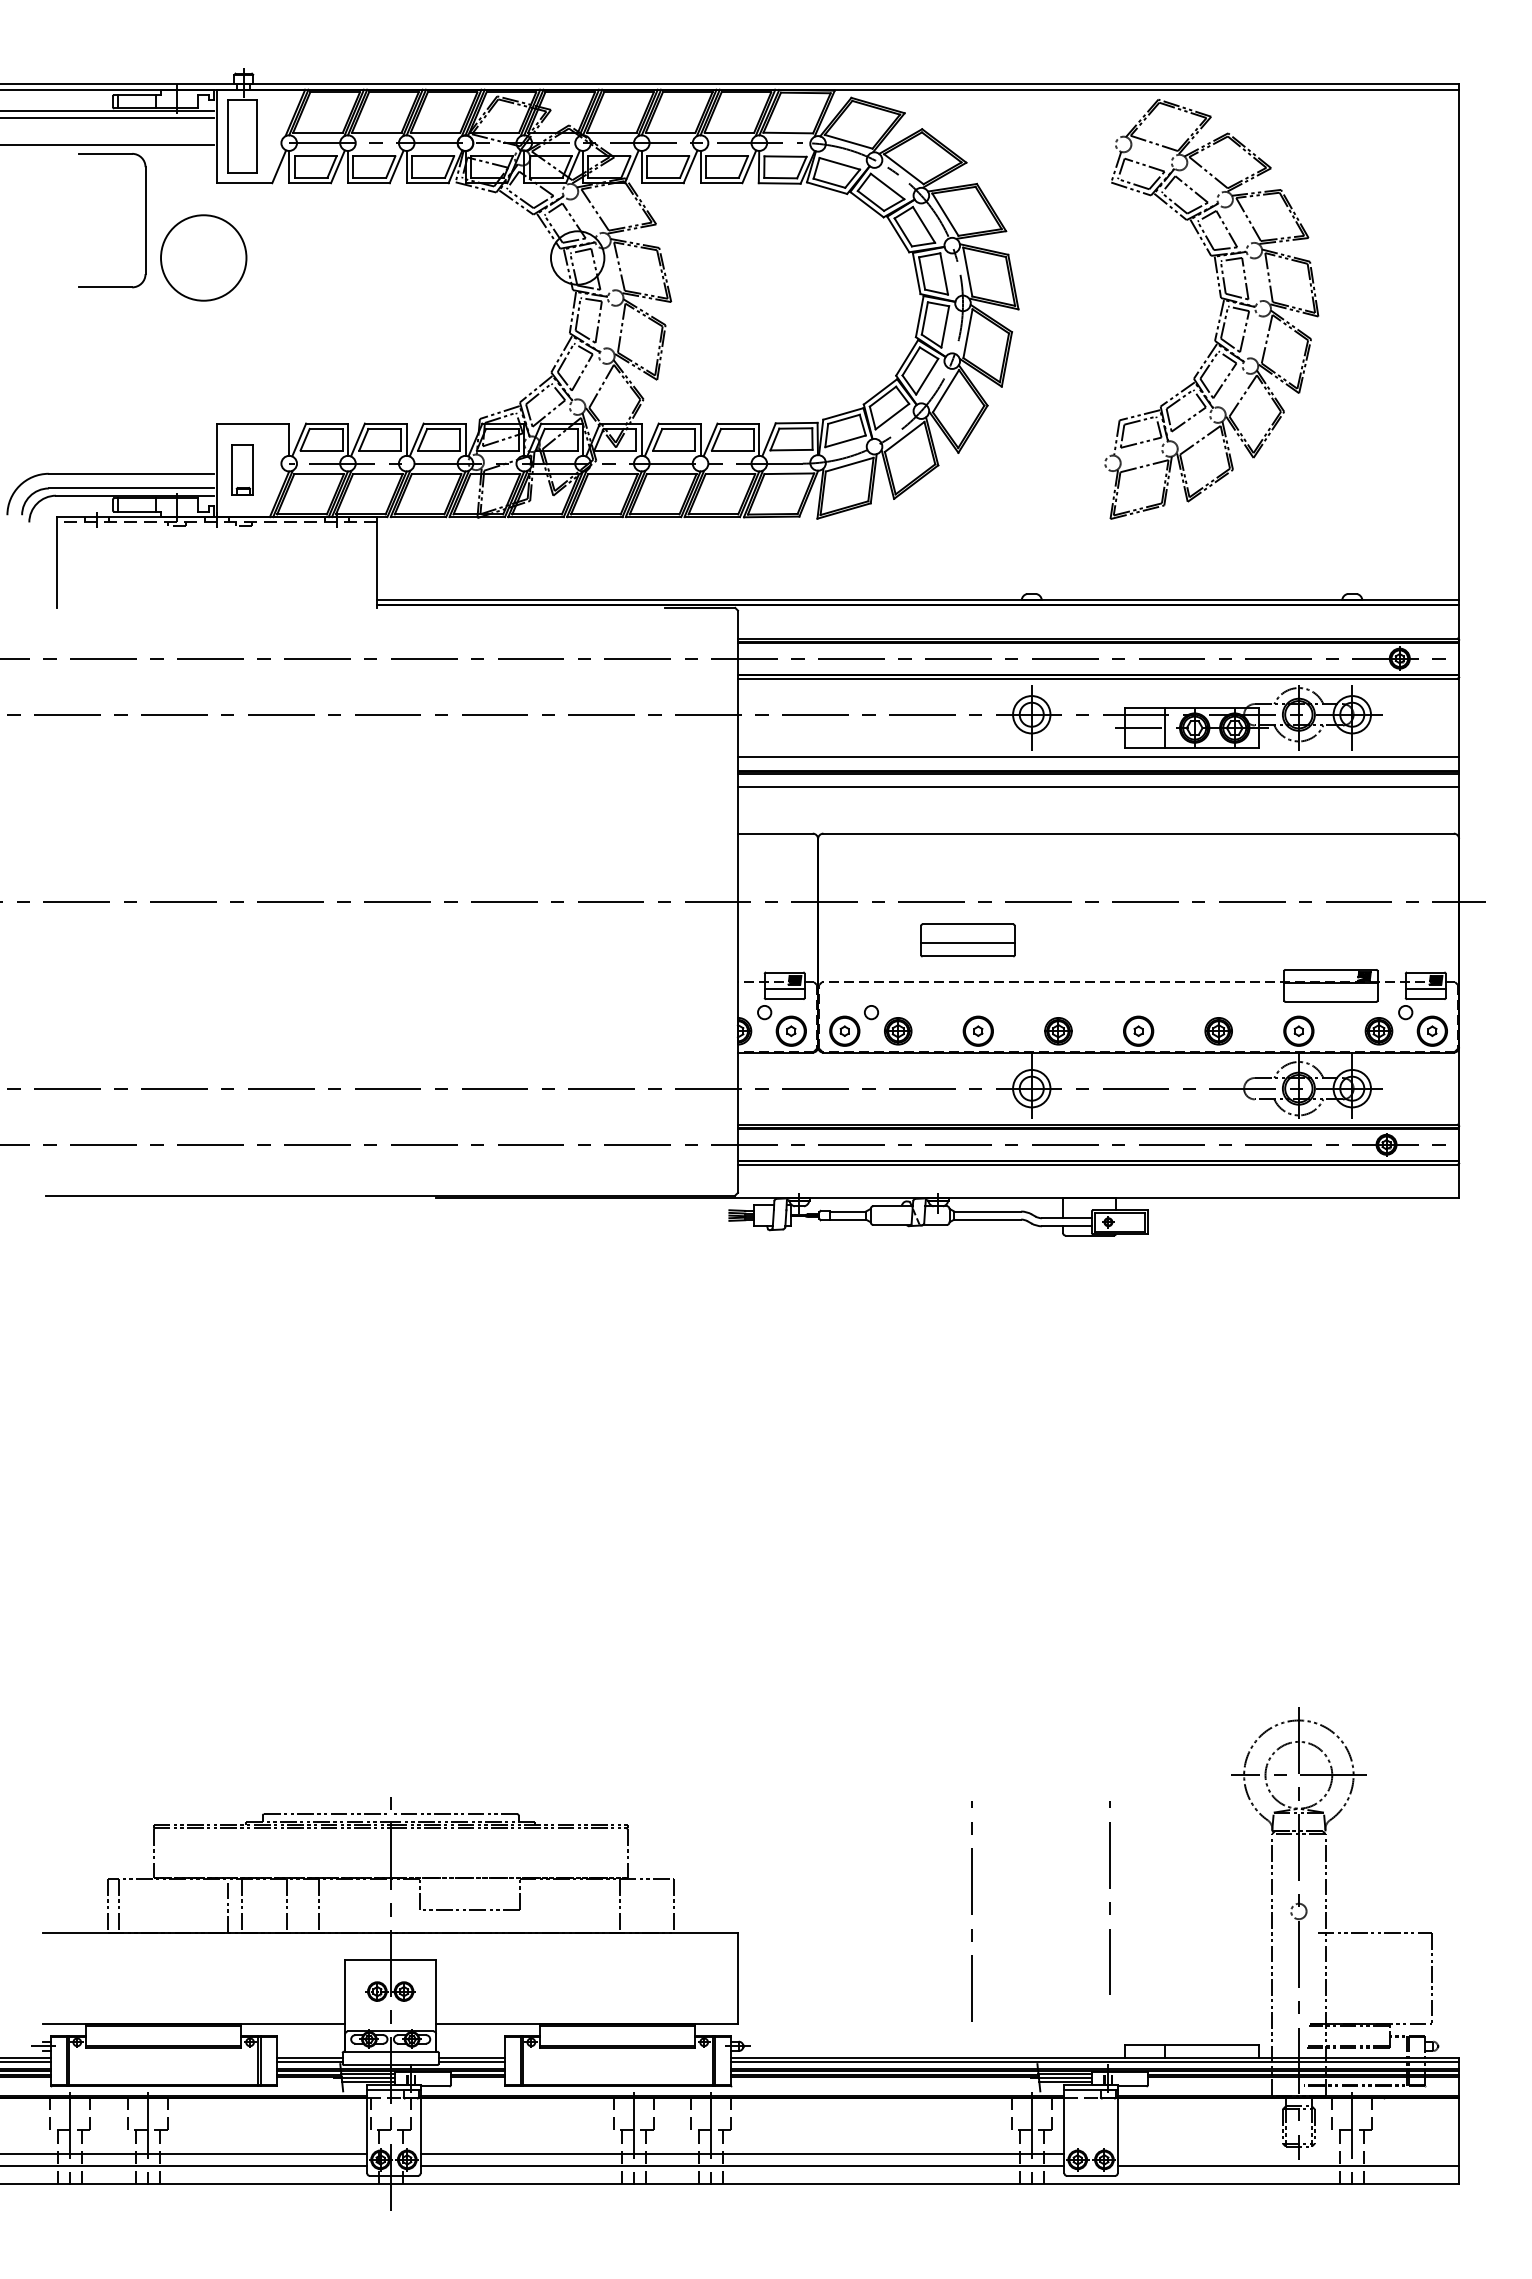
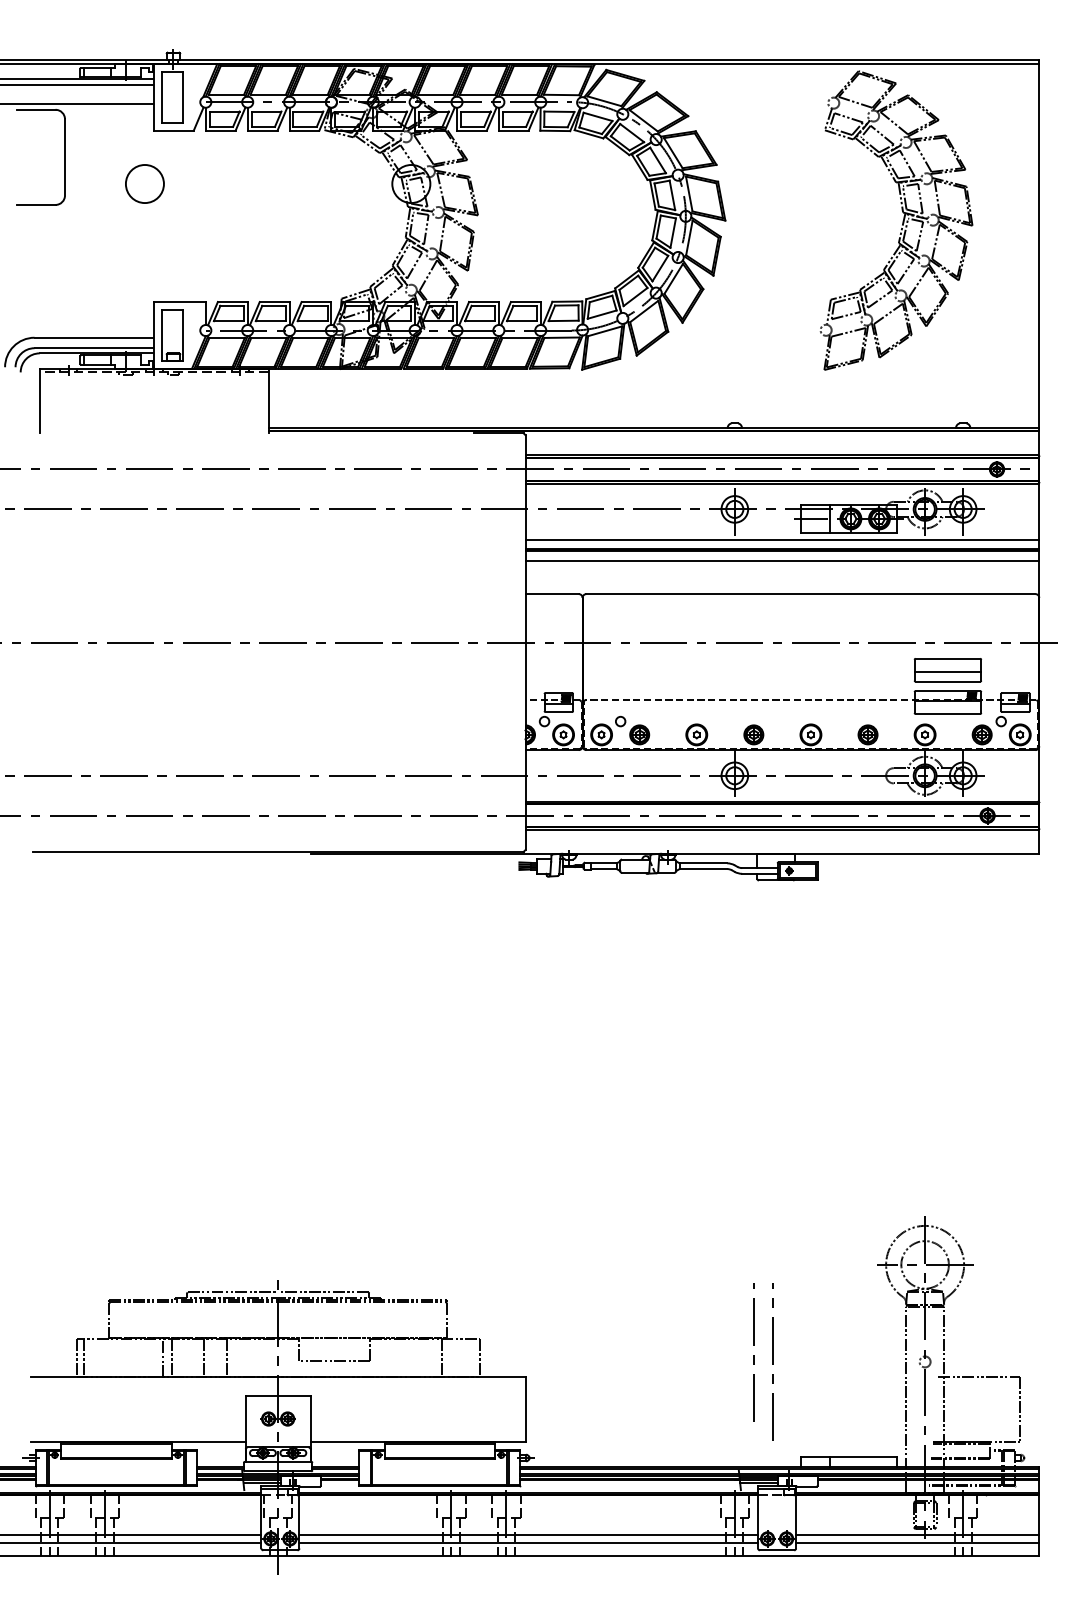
part: (145, 220) -> (64, 157), moved
circle: (203, 257) -> (144, 183), size x0.62
part: (1220, 310) -> (902, 221), moved
part: (242, 469) -> (172, 334), size x1.43
part: (967, 940) -> (947, 670), moved
line: (1109, 1902) -> (753, 1355), moved
line: (971, 1911) -> (772, 1361), moved
line: (1288, 2153) -> (917, 1534), added

